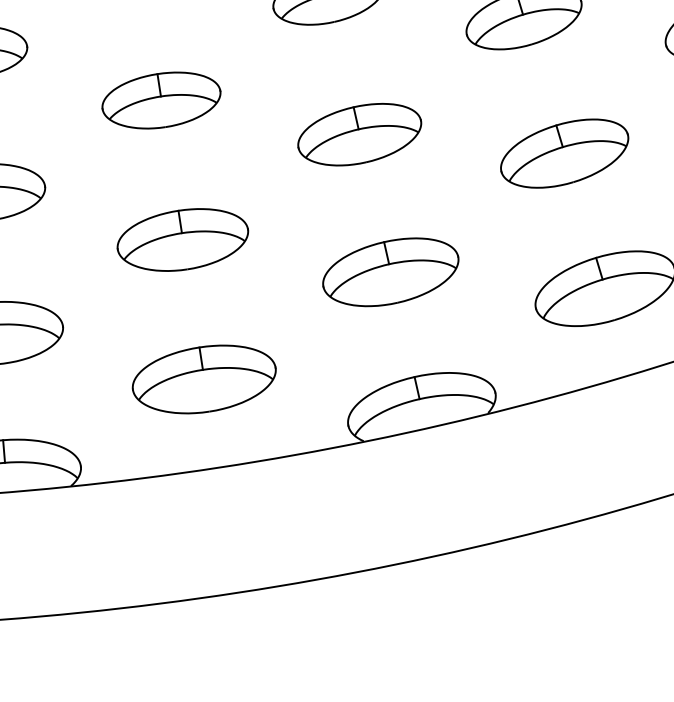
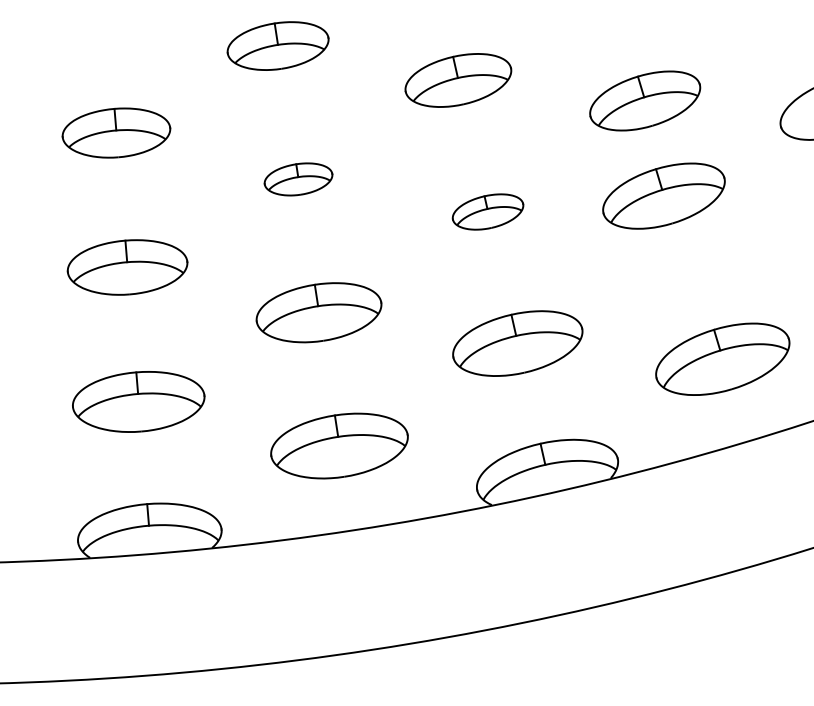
part: (161, 100) -> (298, 179), size x0.6
part: (359, 134) -> (487, 211), size x0.6
part: (564, 152) -> (663, 195), moved

